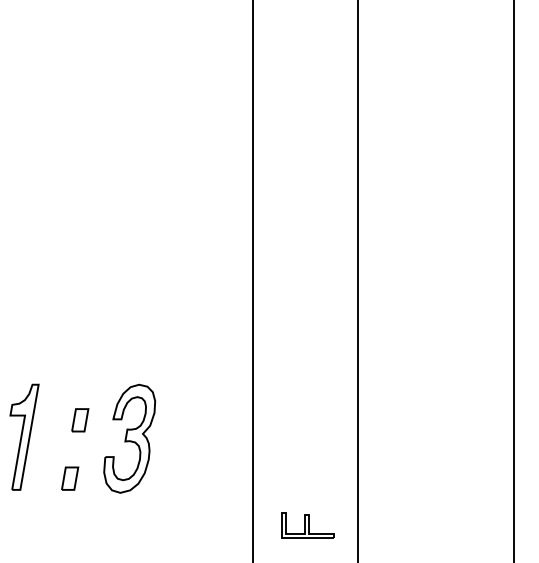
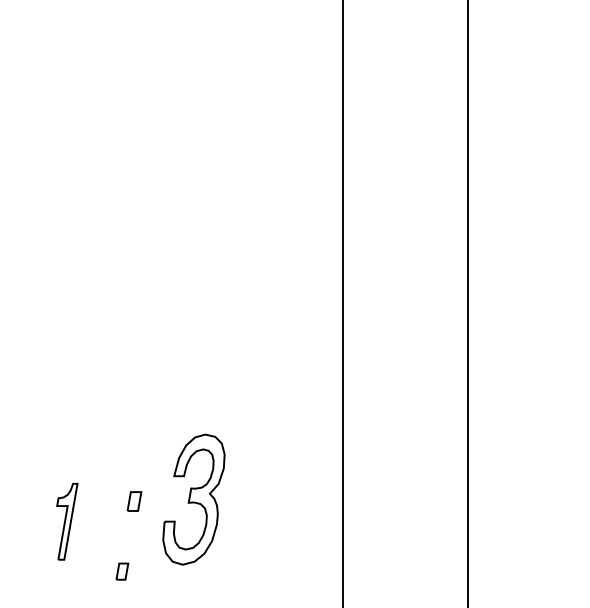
part: (80, 420) -> (134, 501), size x0.7
part: (24, 436) -> (67, 520), size x0.6
part: (129, 438) -> (193, 499), moved
part: (70, 478) -> (122, 571), size x0.6

